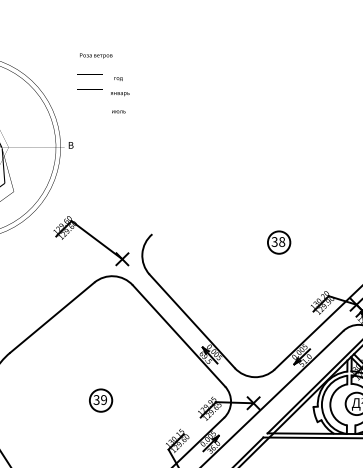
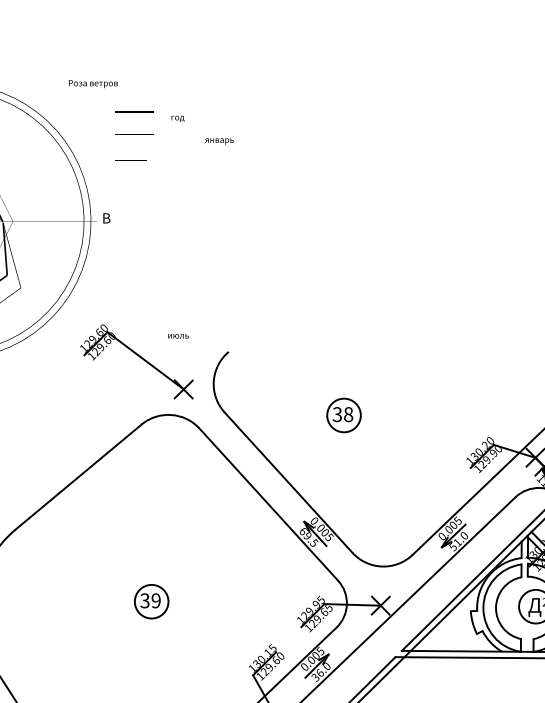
text: (96, 55) -> (93, 83), moved
text: (120, 94) -> (219, 141), moved
text: (118, 111) -> (177, 335), moved
part: (279, 242) -> (344, 415), moved

